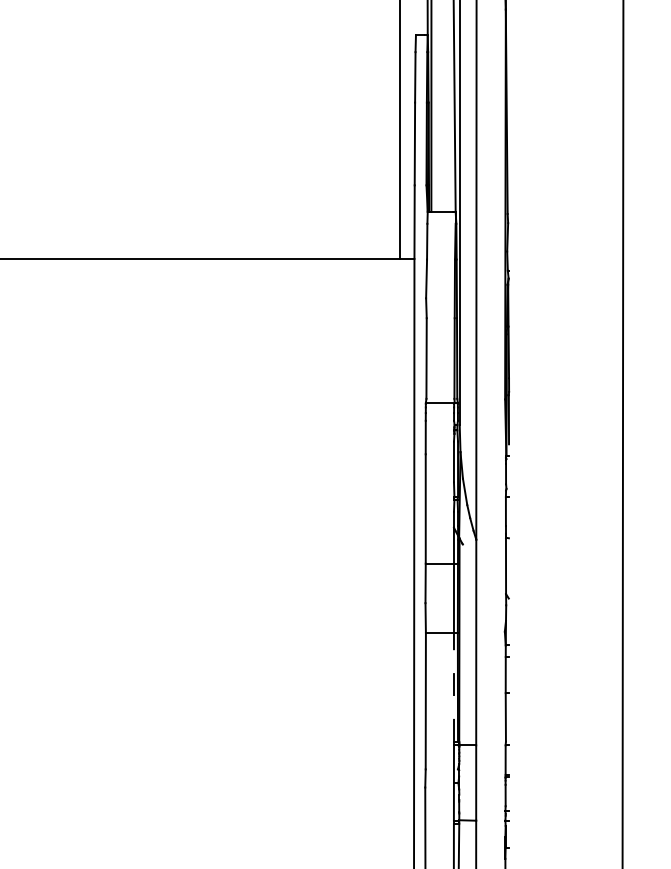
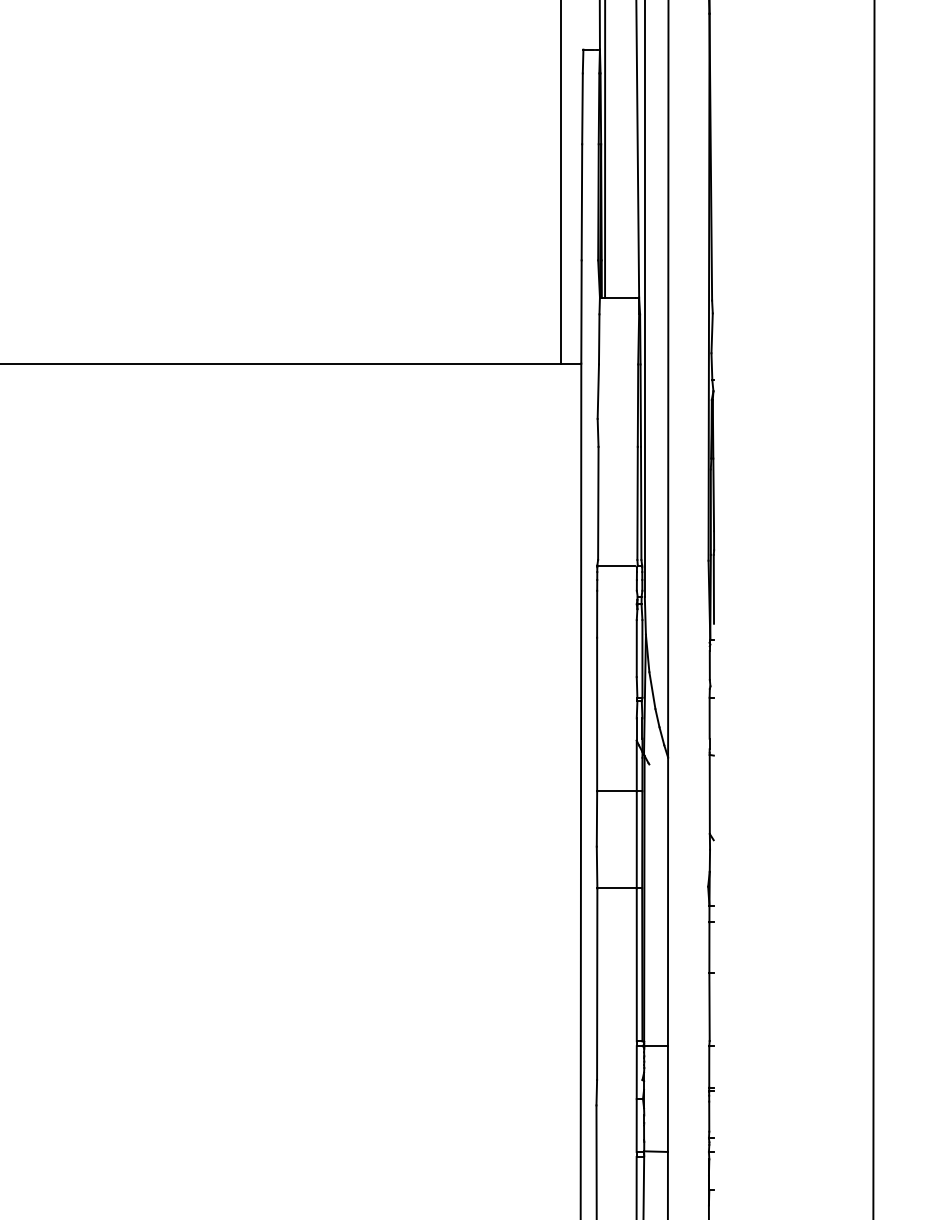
line: (453, 687) -> (636, 964), dashed -> solid

